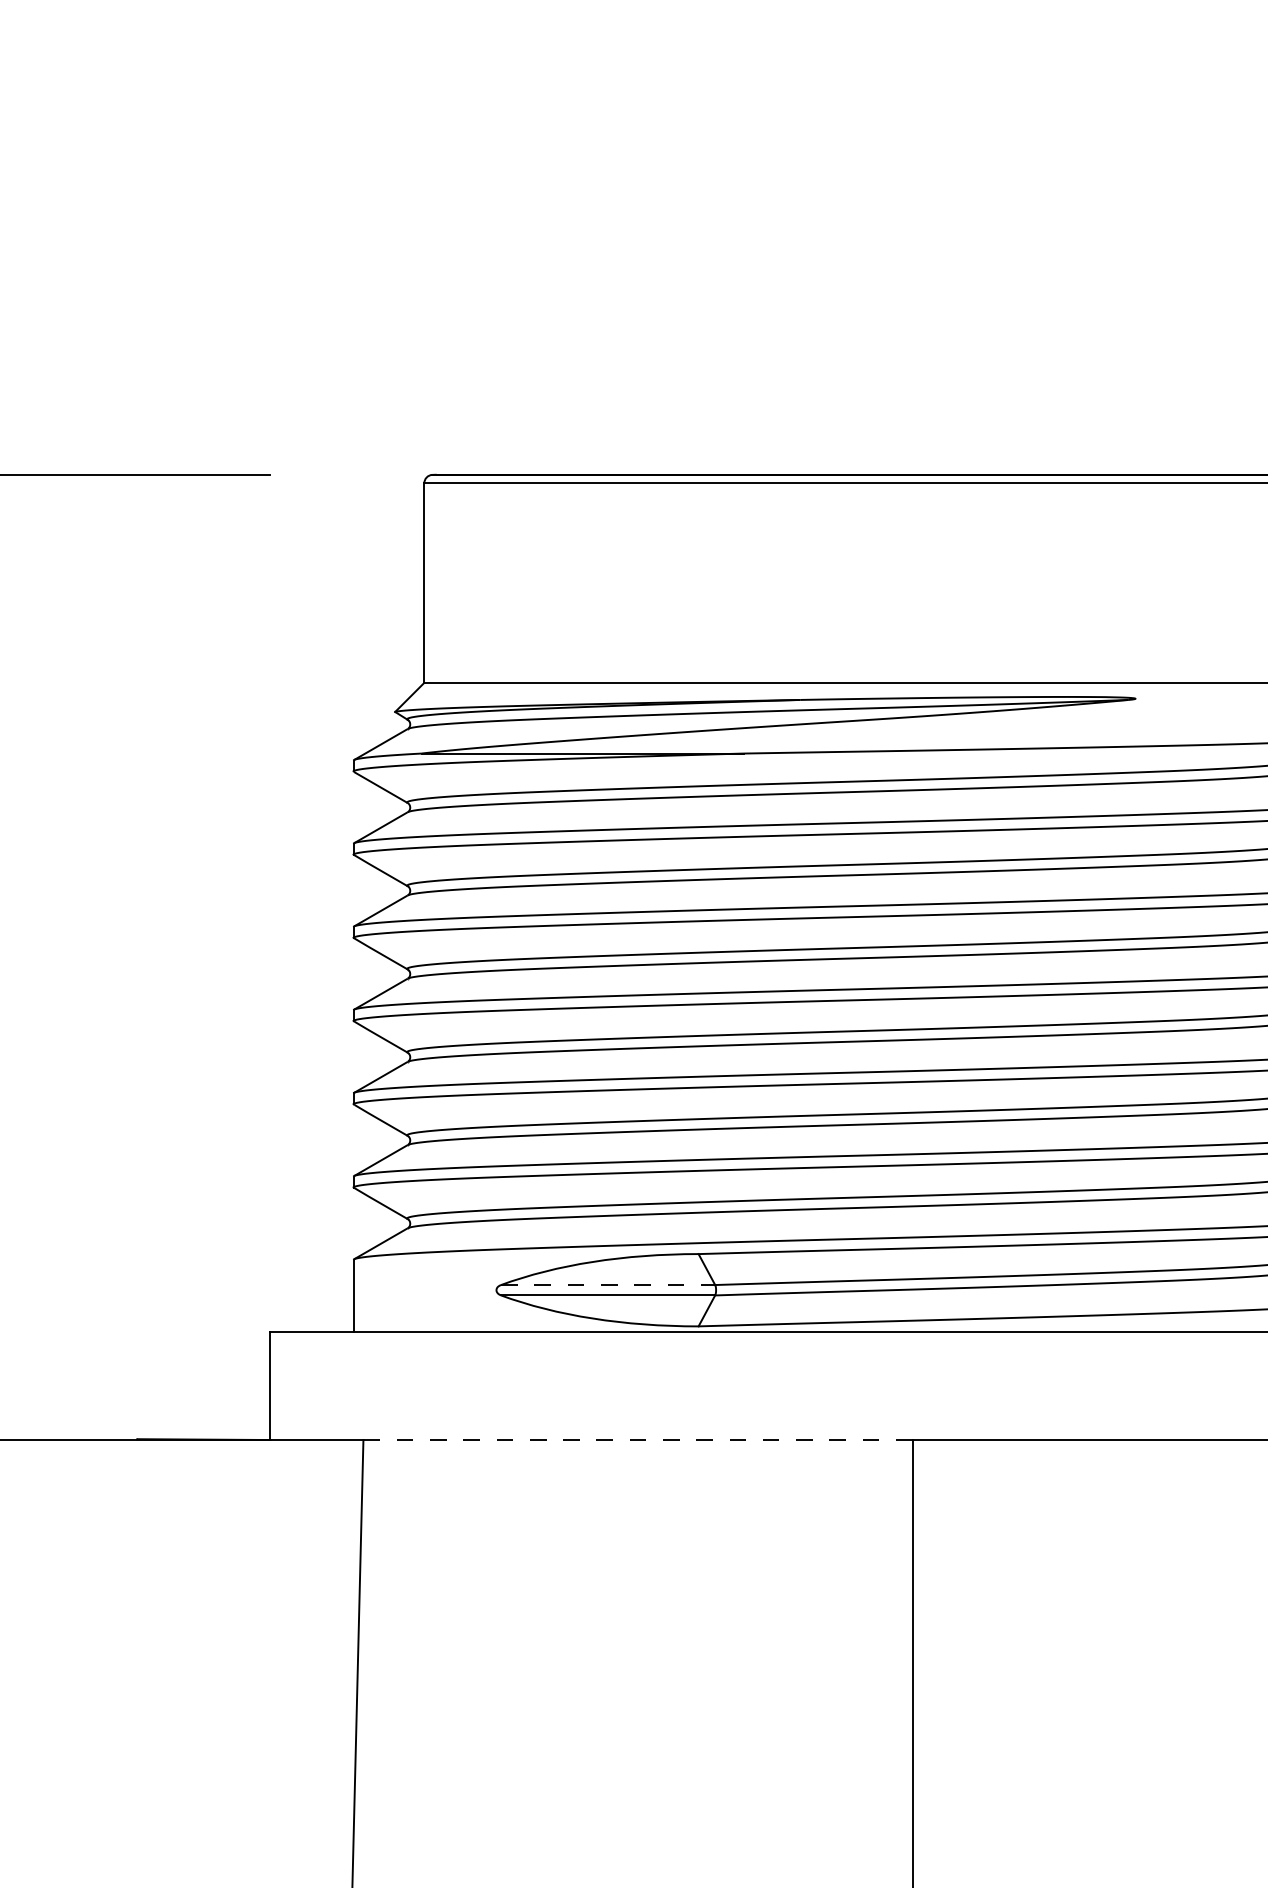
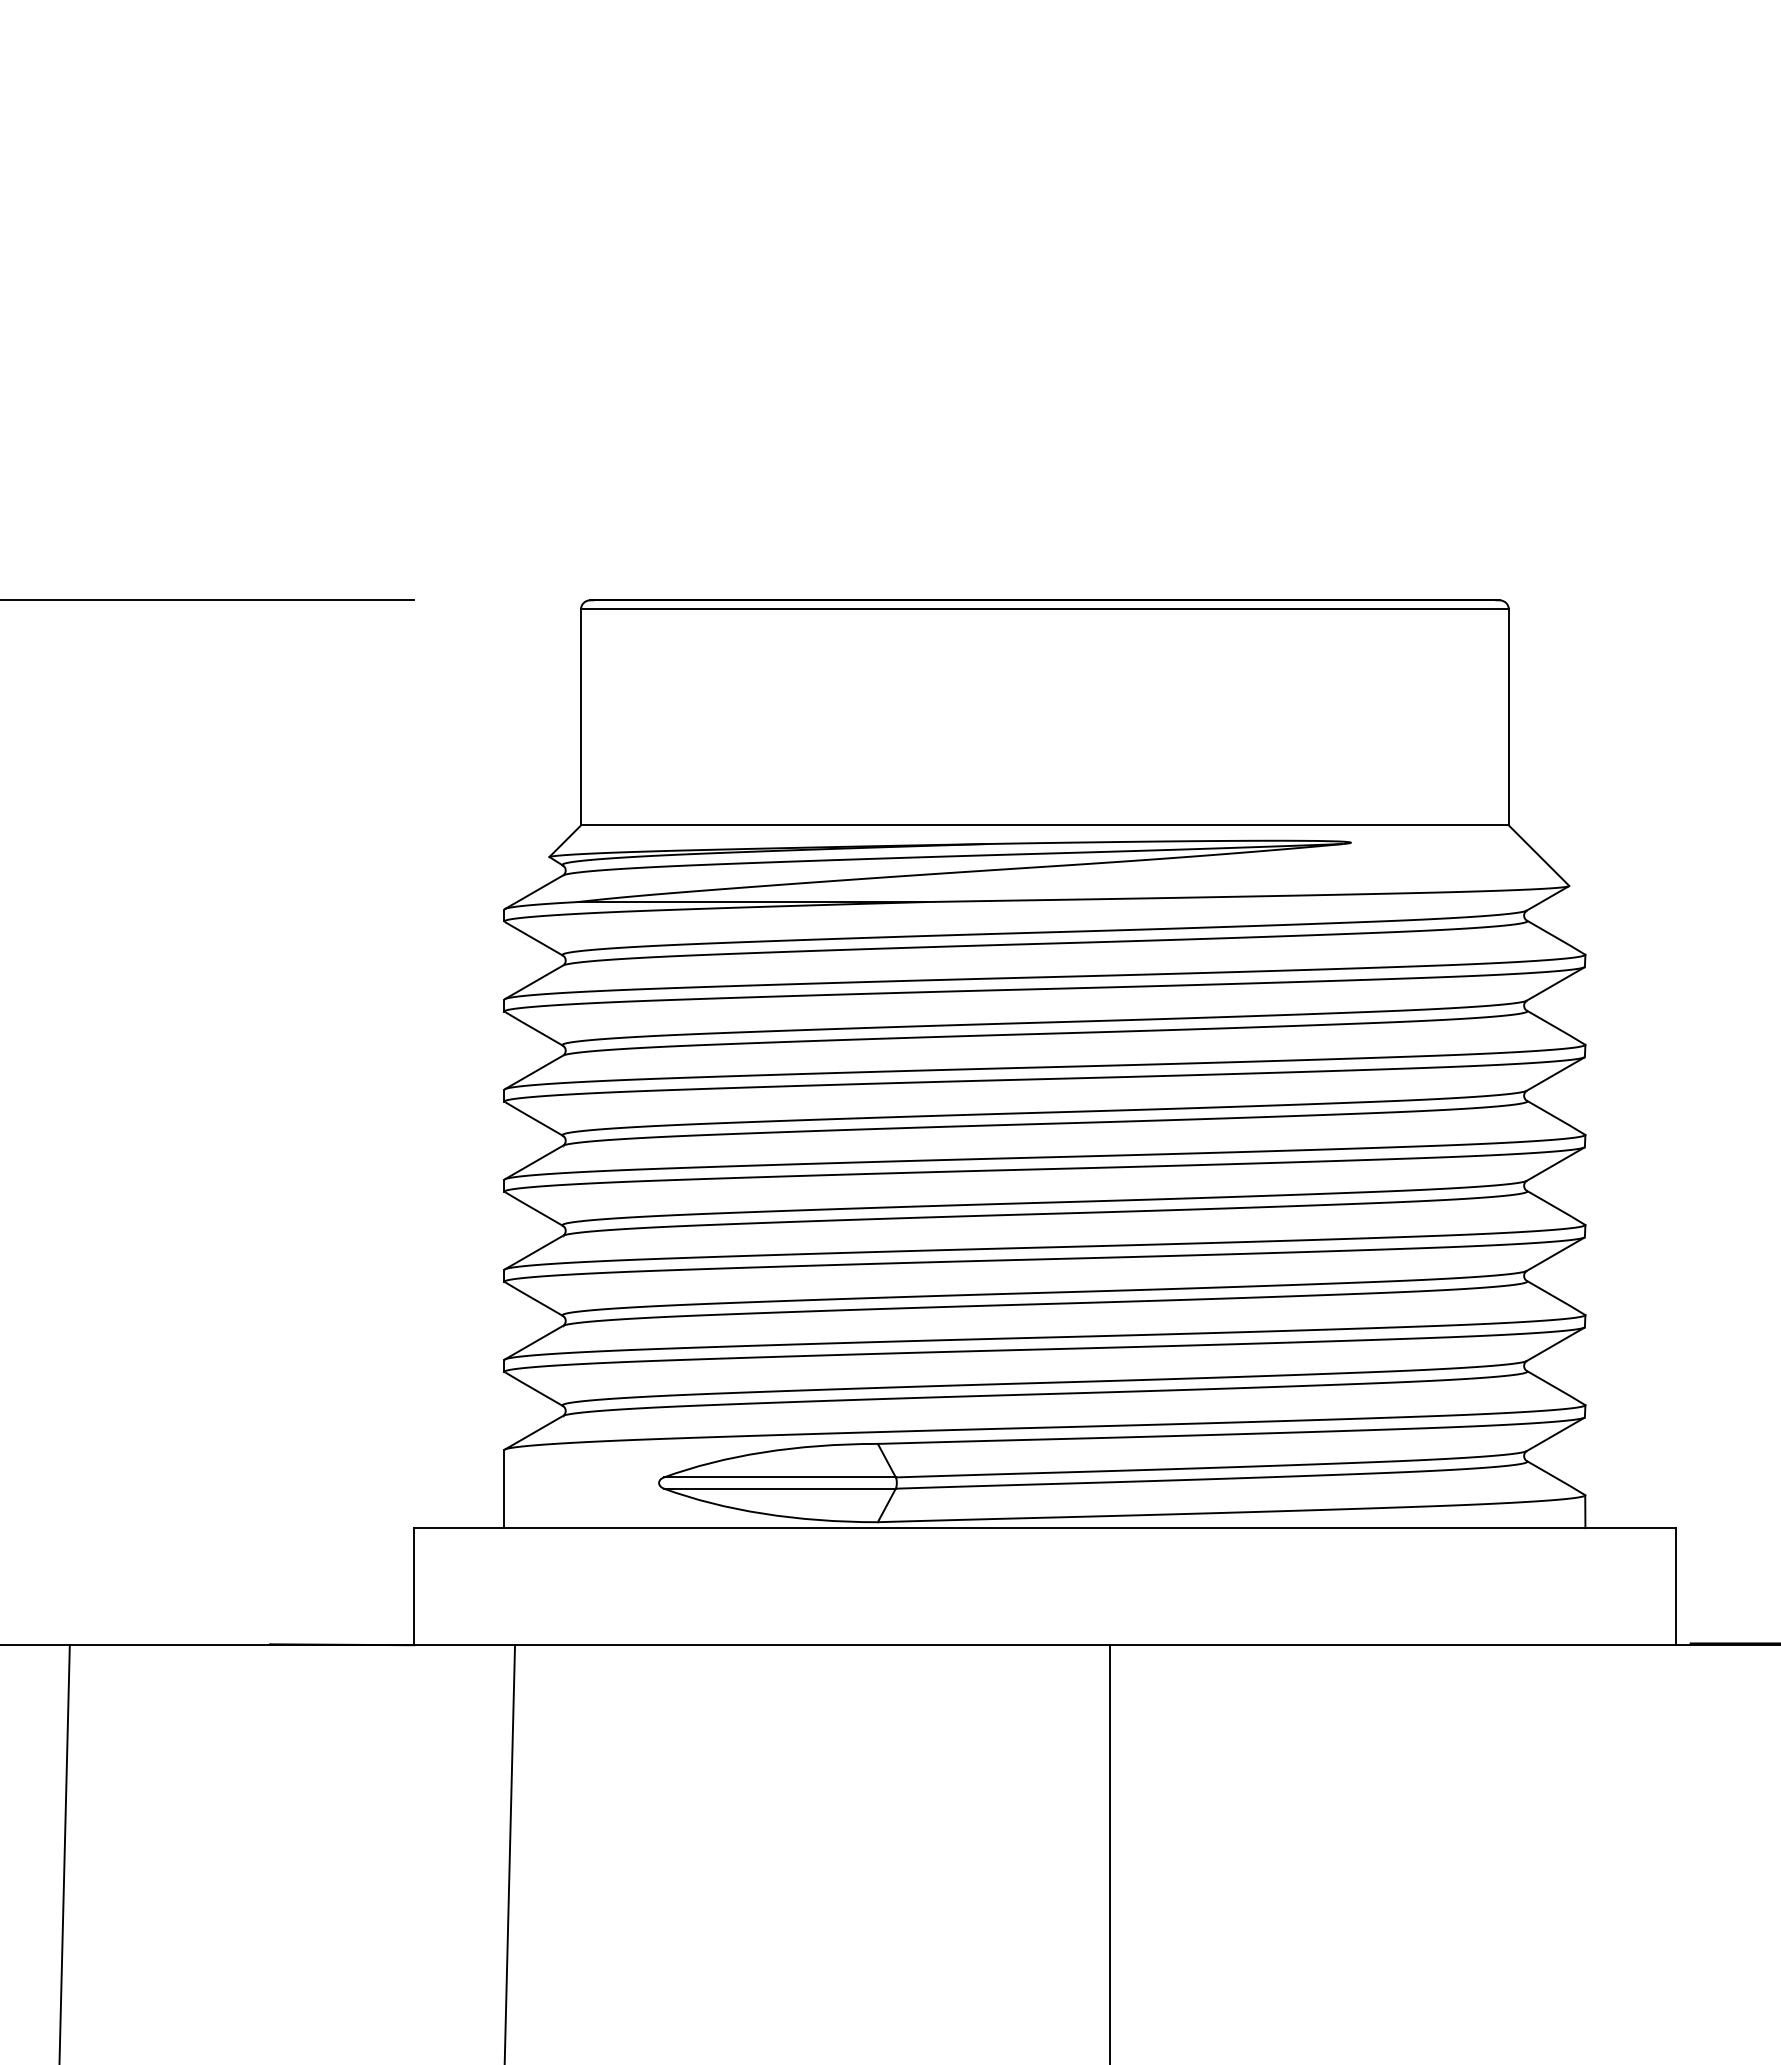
line: (607, 1285) -> (779, 1477), dashed -> solid
line: (638, 1440) -> (812, 1645), dashed -> solid

